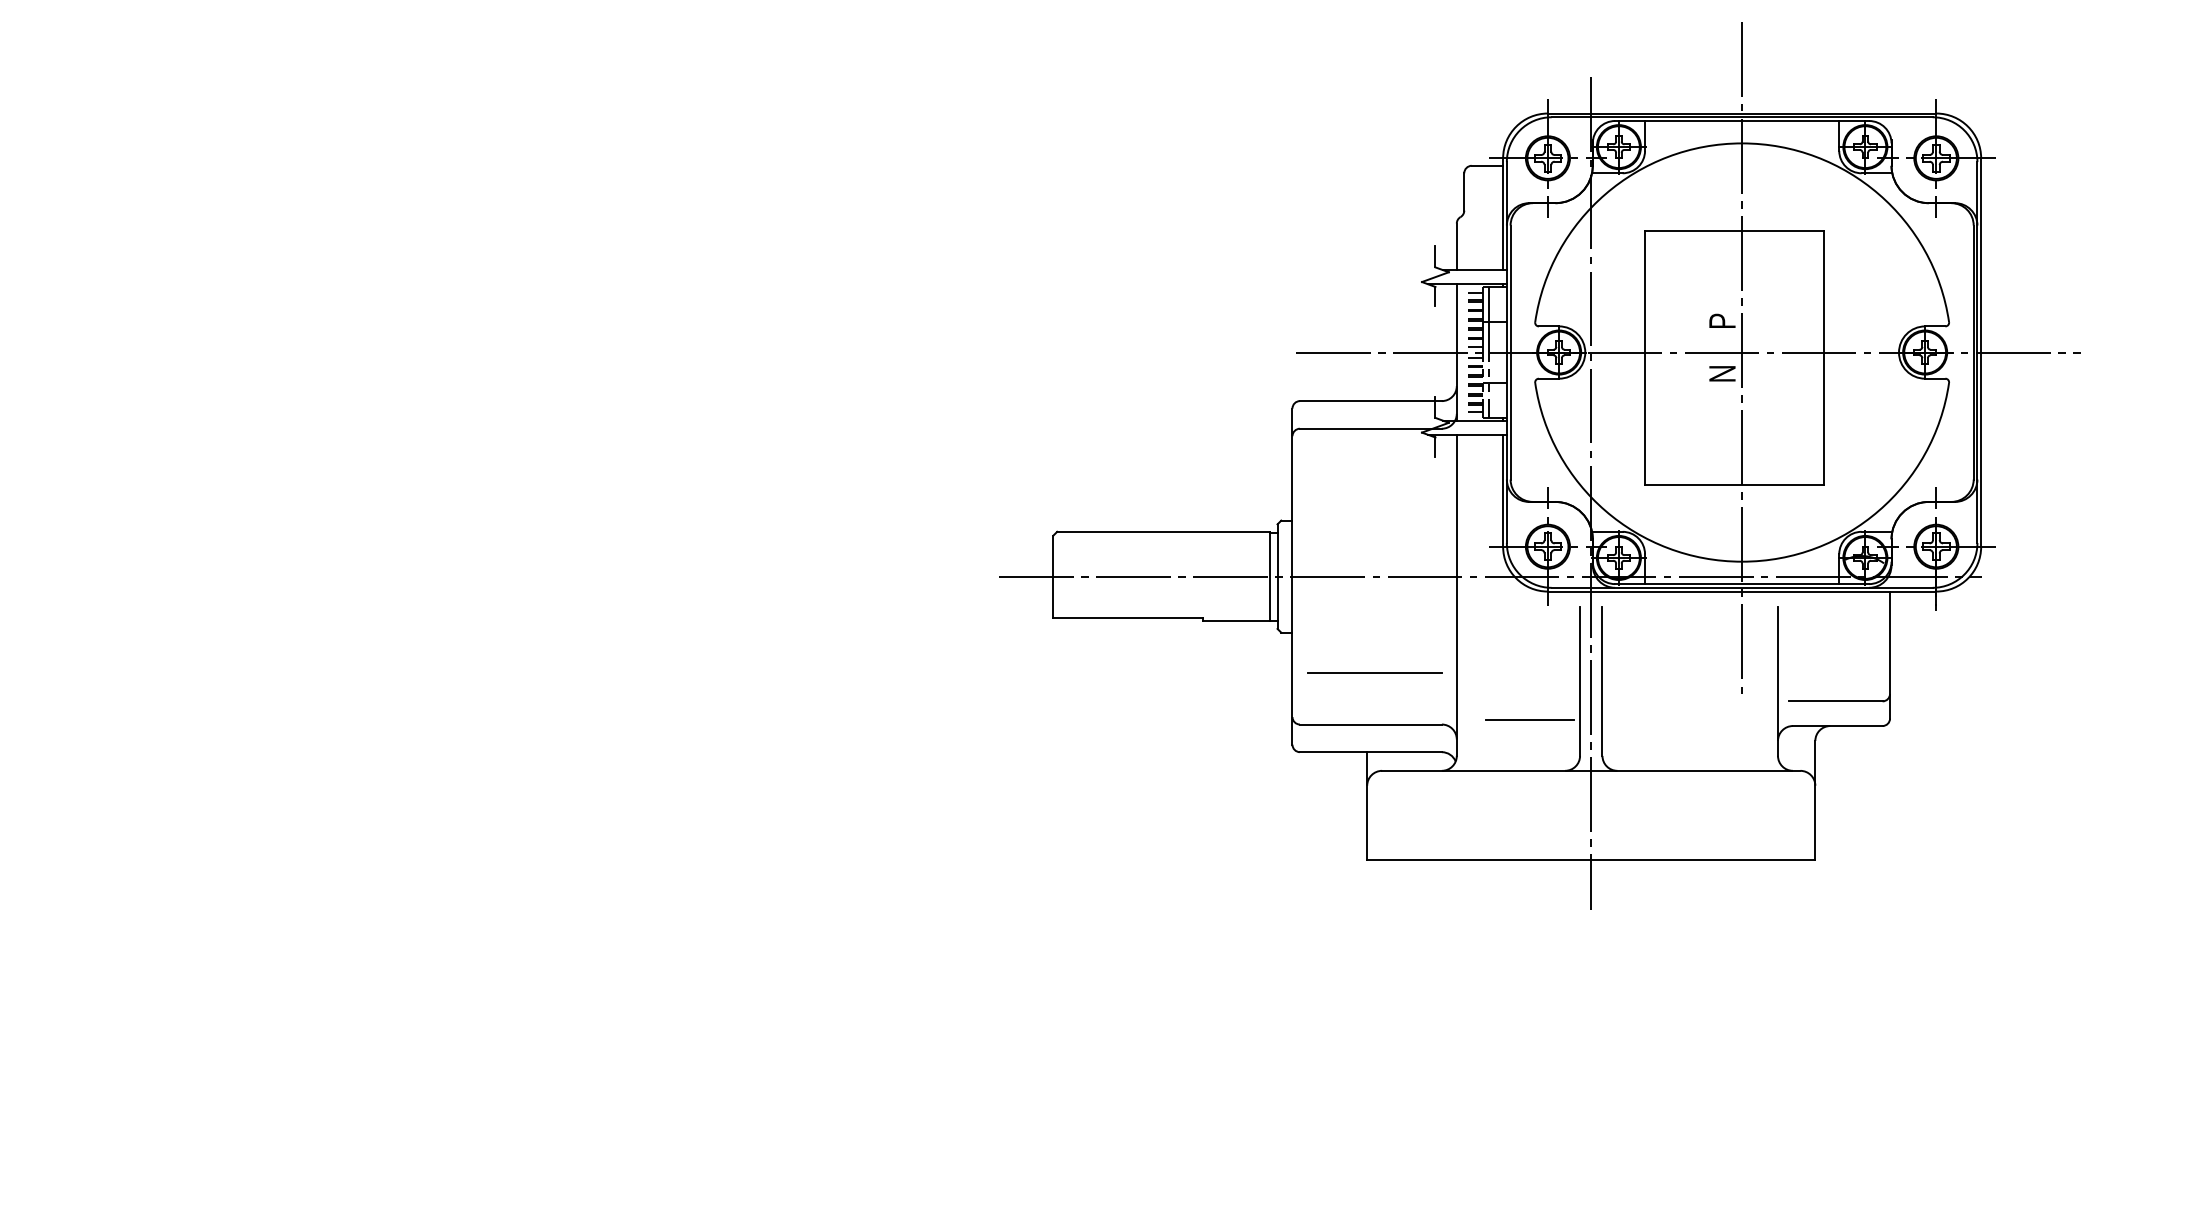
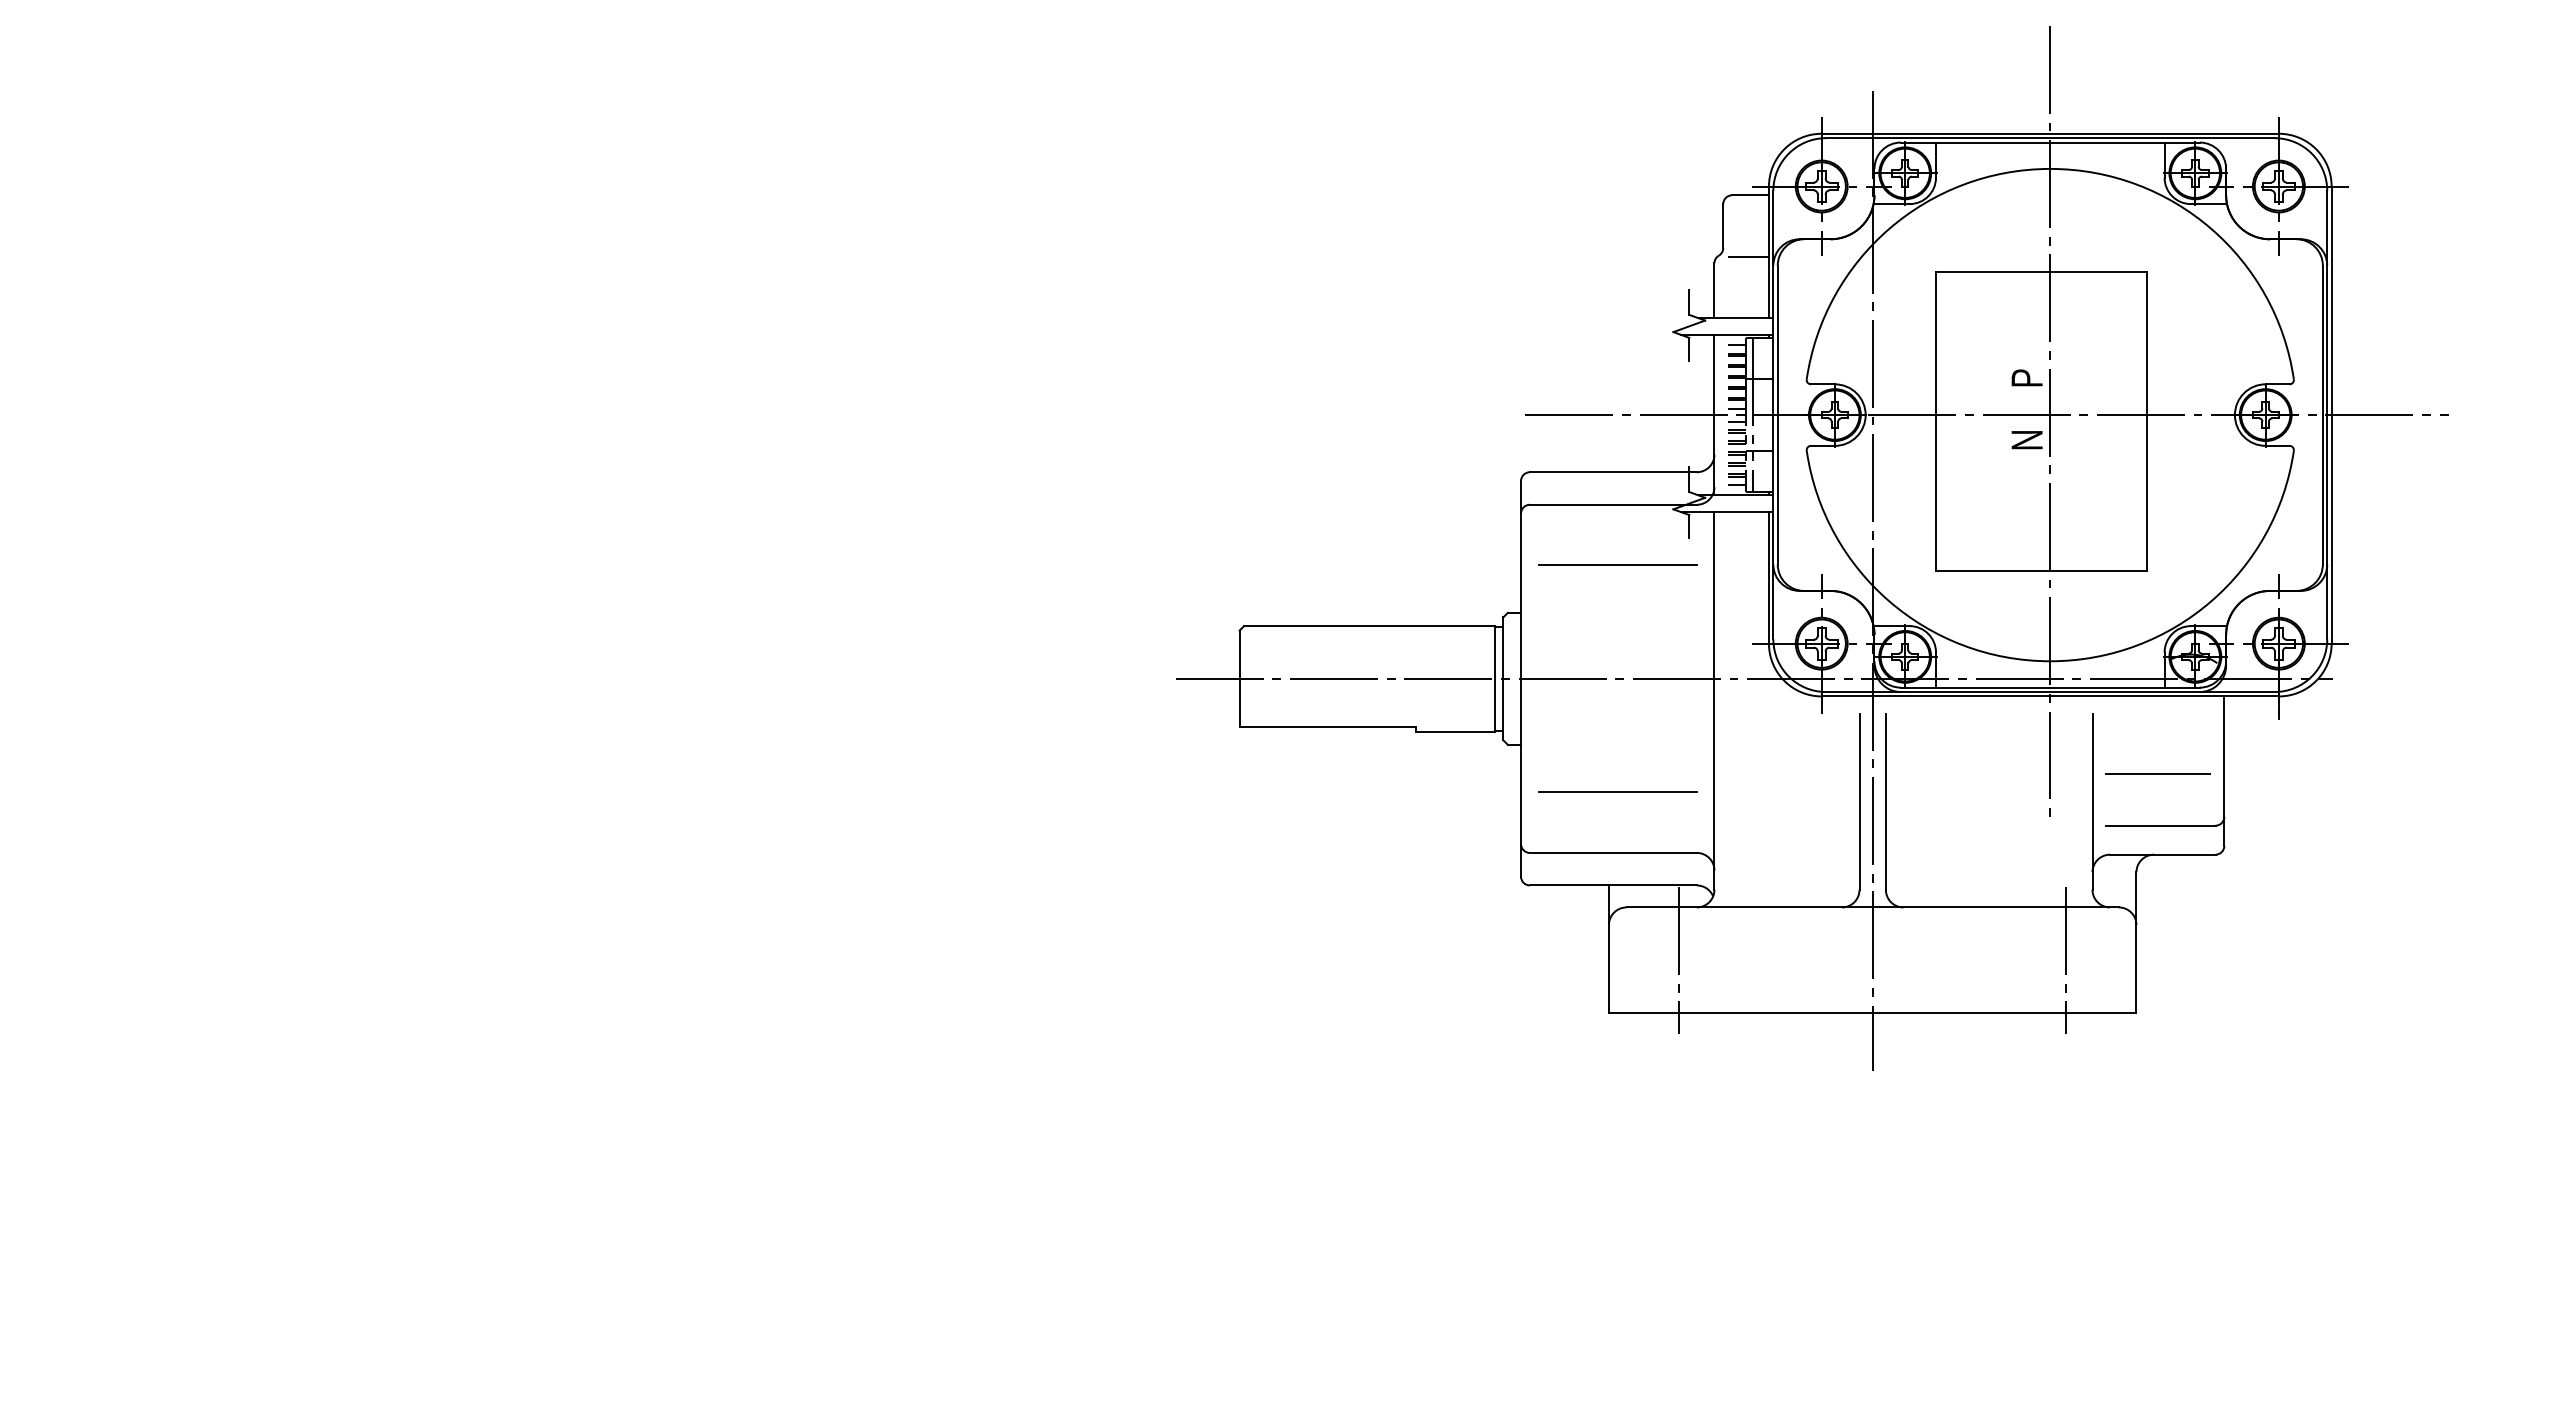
line: (1485, 217) -> (1748, 256), added
line: (1374, 480) -> (1617, 565), added
line: (1529, 719) -> (2157, 773), moved
line: (1427, 815) -> (1679, 960), added
line: (1755, 815) -> (2066, 960), added

